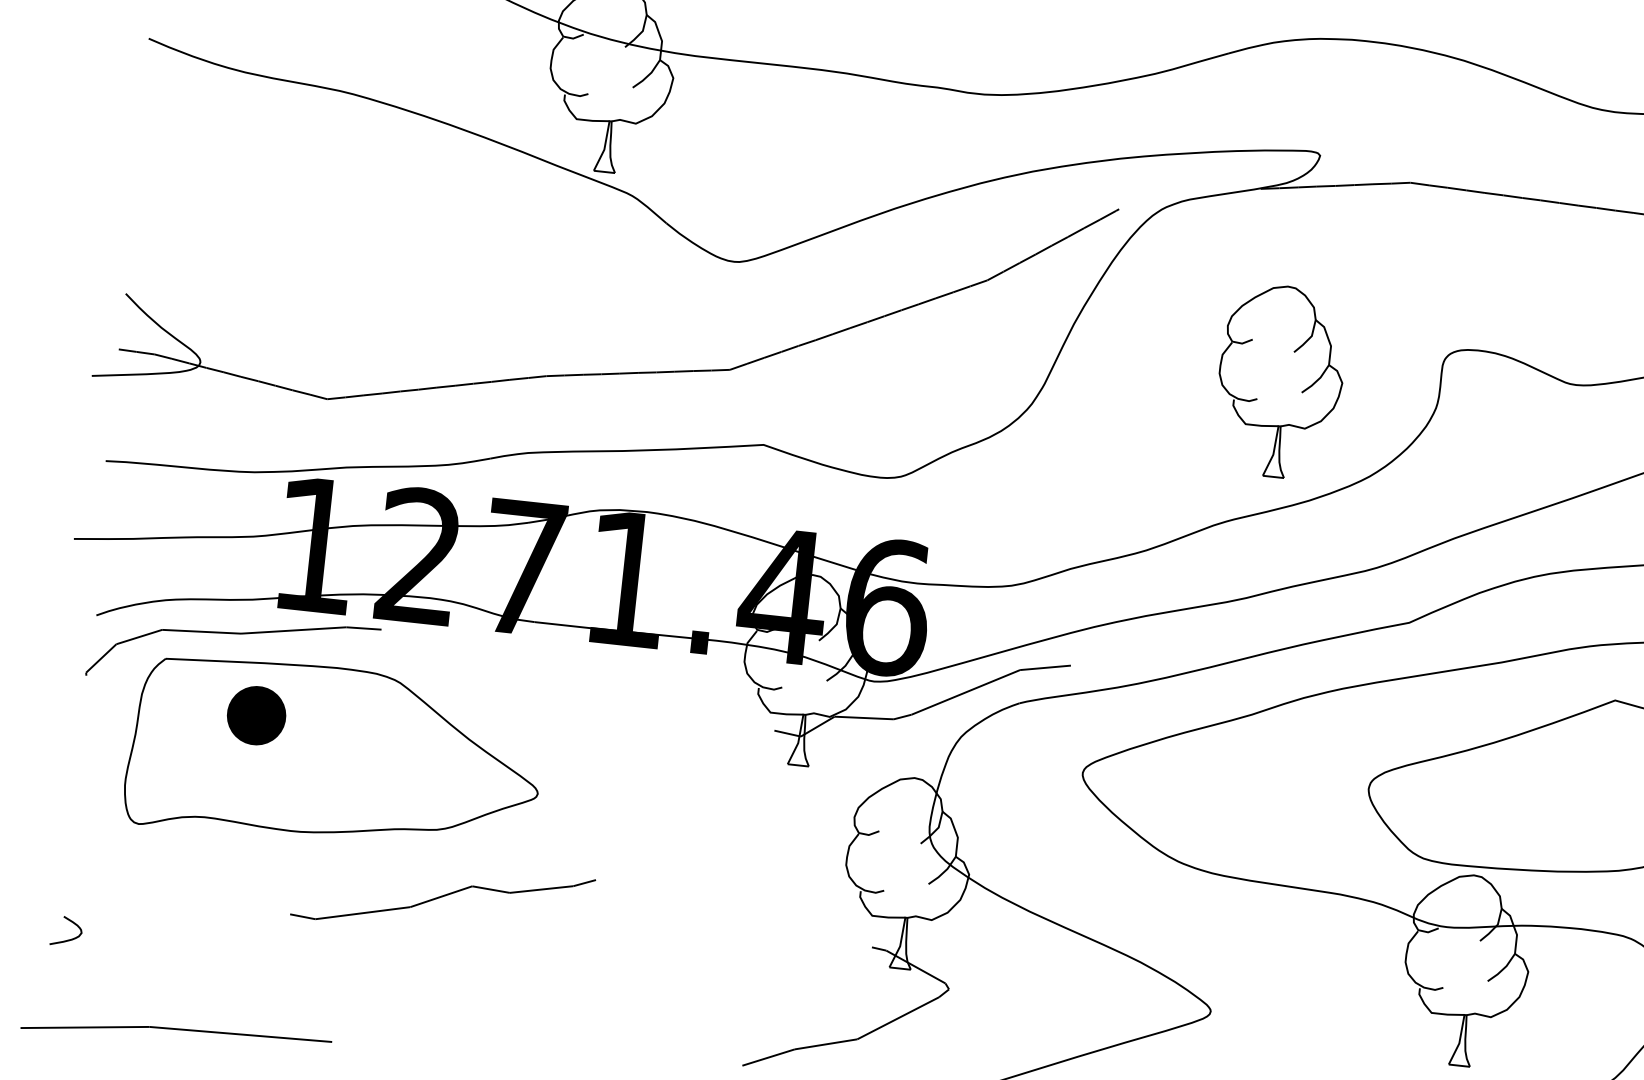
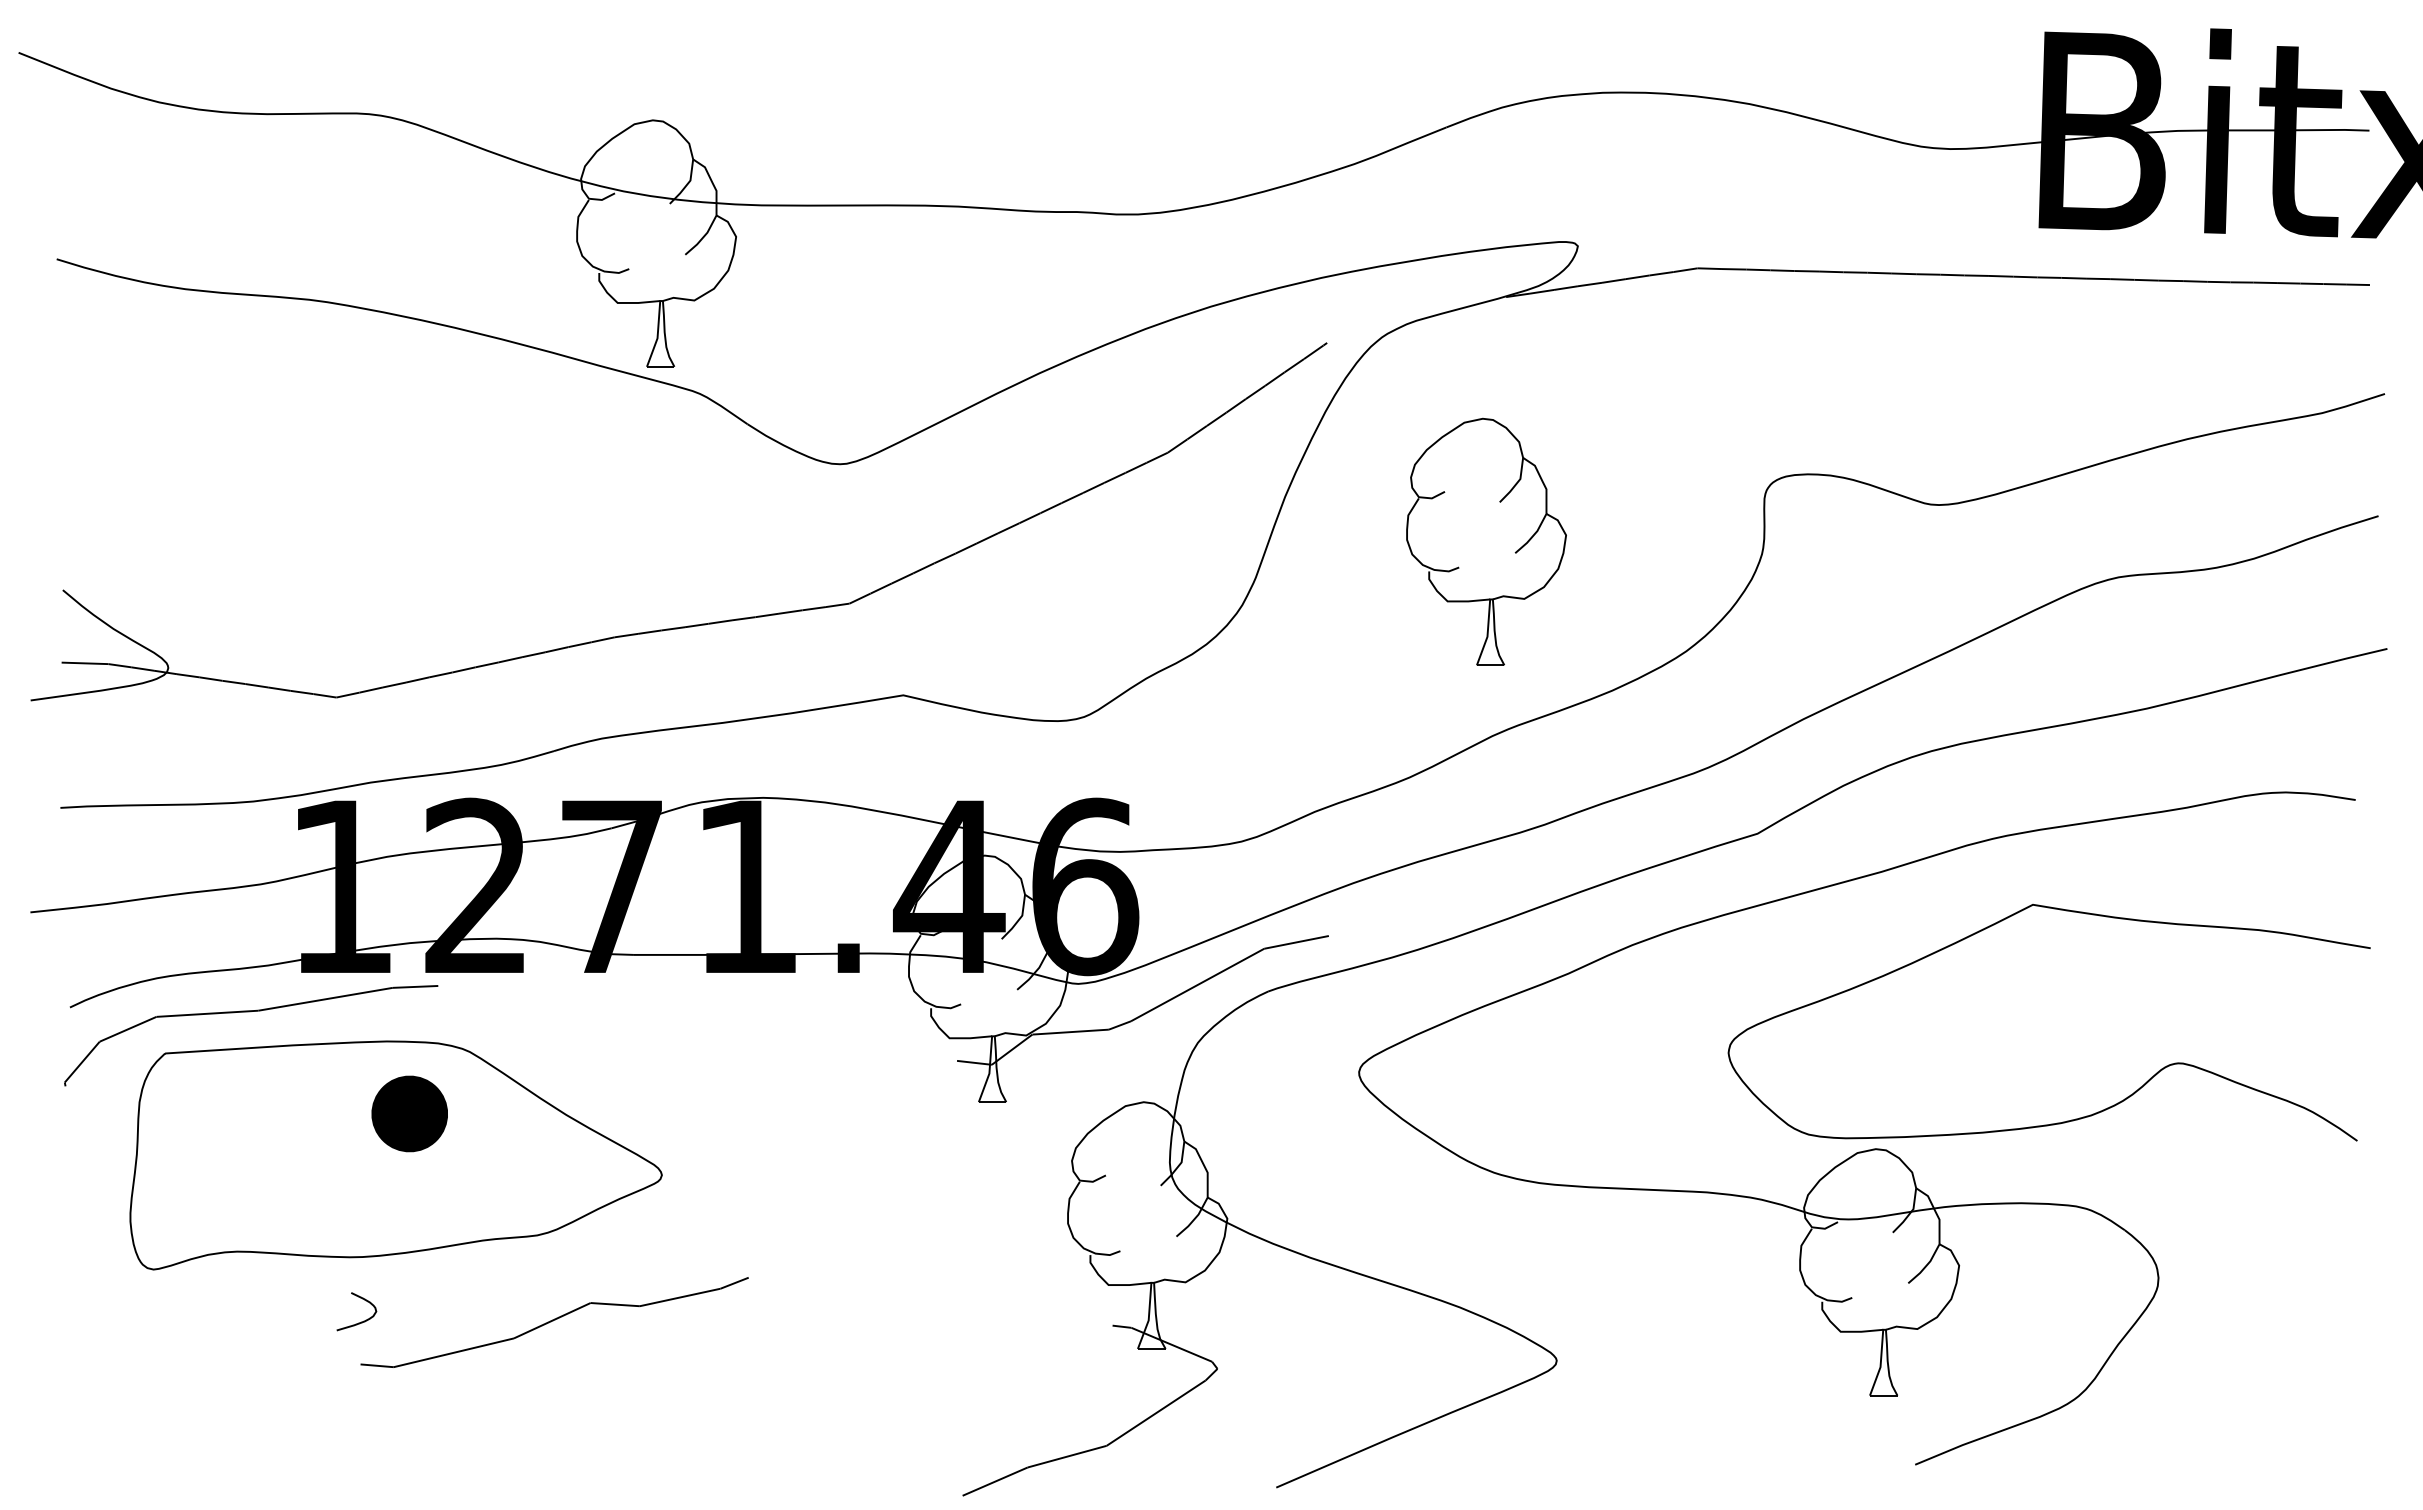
part: (1301, 392) -> (1514, 552), moved
part: (256, 715) -> (409, 1113), moved
curve: (69, 939) -> (361, 1321), moved

